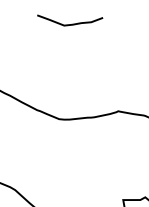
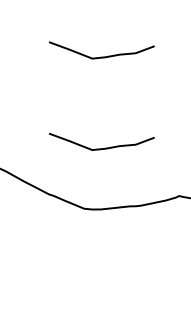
curve: (72, 80) -> (105, 146), added

